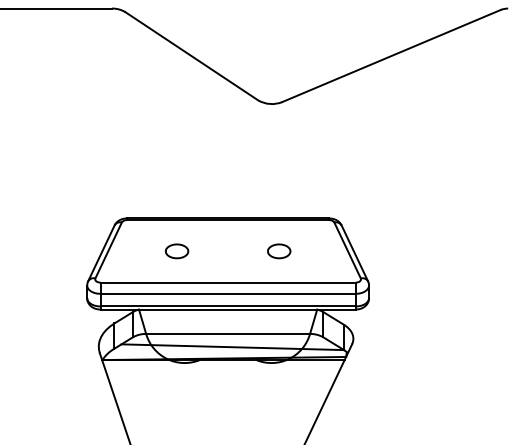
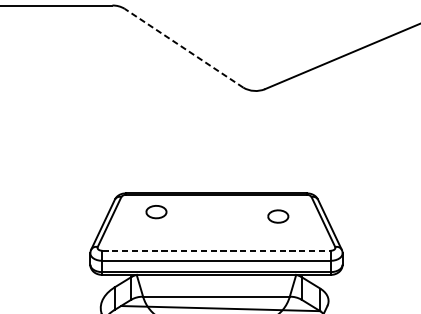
line: (191, 56) -> (183, 48), solid -> dashed
part: (177, 251) -> (156, 212), moved
part: (279, 251) -> (278, 216), moved
line: (228, 282) -> (216, 250), solid -> dashed

